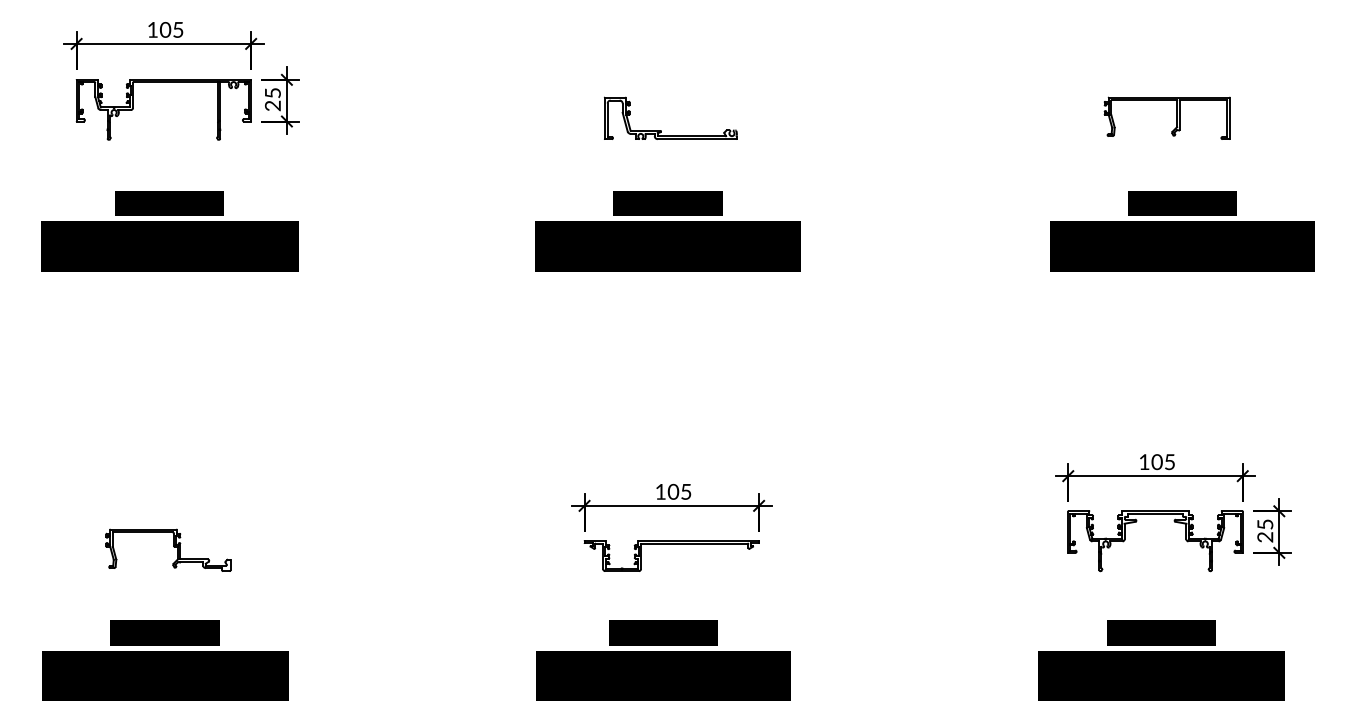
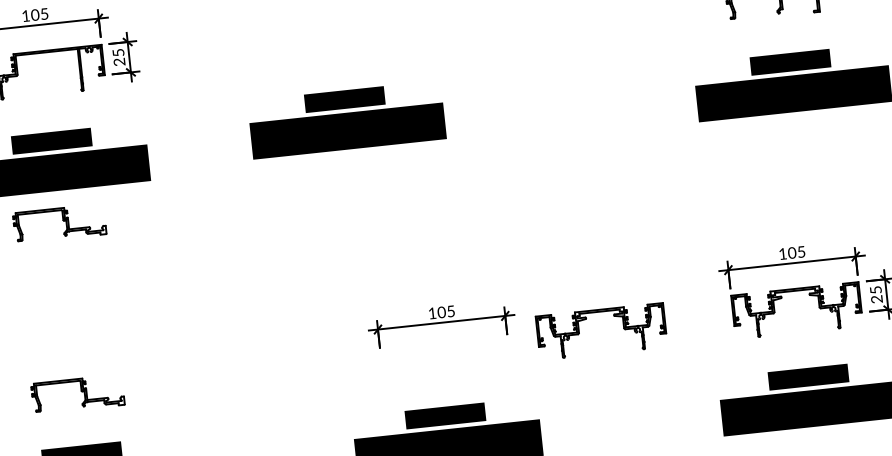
part: (661, 130) -> (404, 49), removed
text: (667, 231) -> (346, 120), moved
part: (168, 315) -> (59, 223), added
part: (868, 522) -> (586, 319), added
part: (671, 544) -> (444, 350), removed

